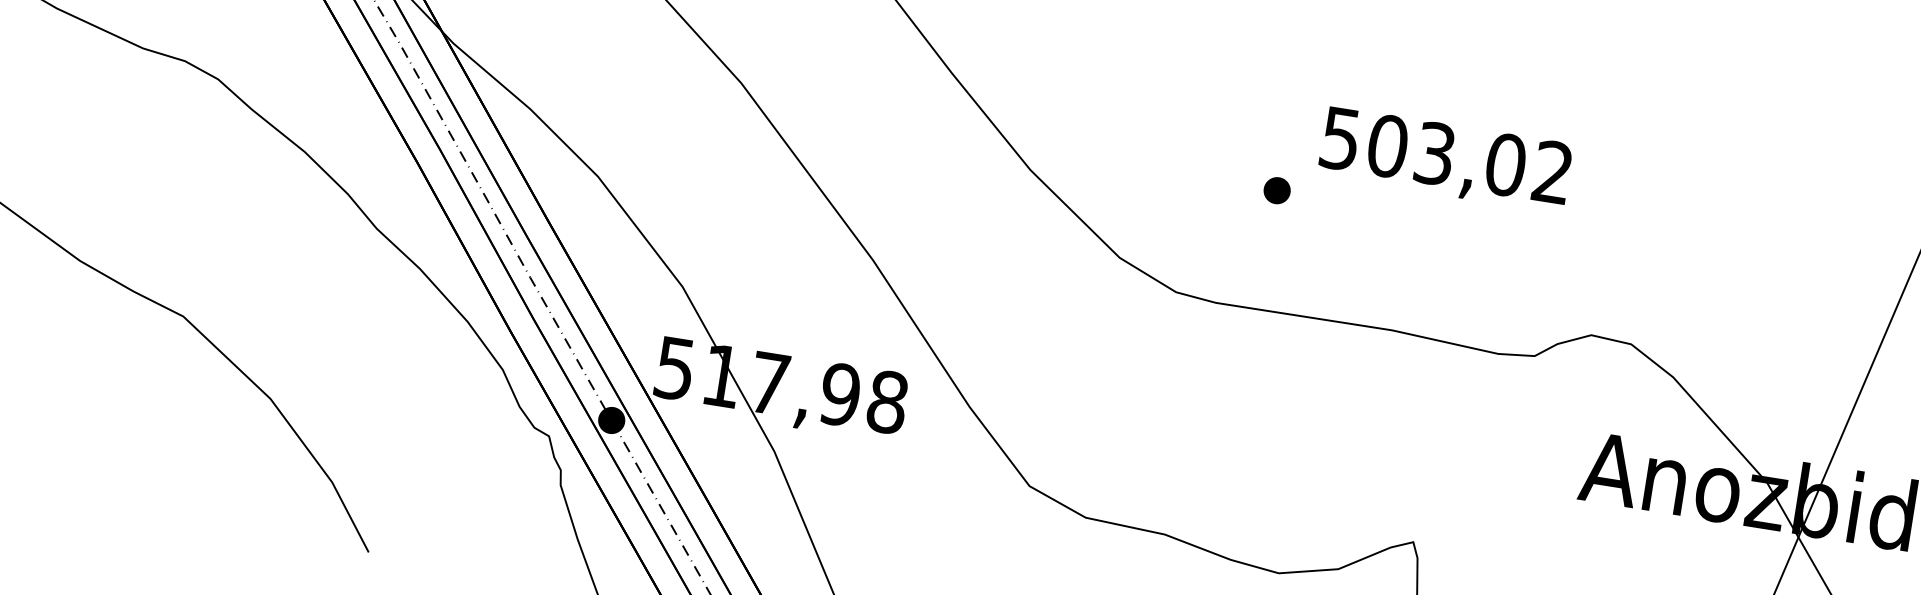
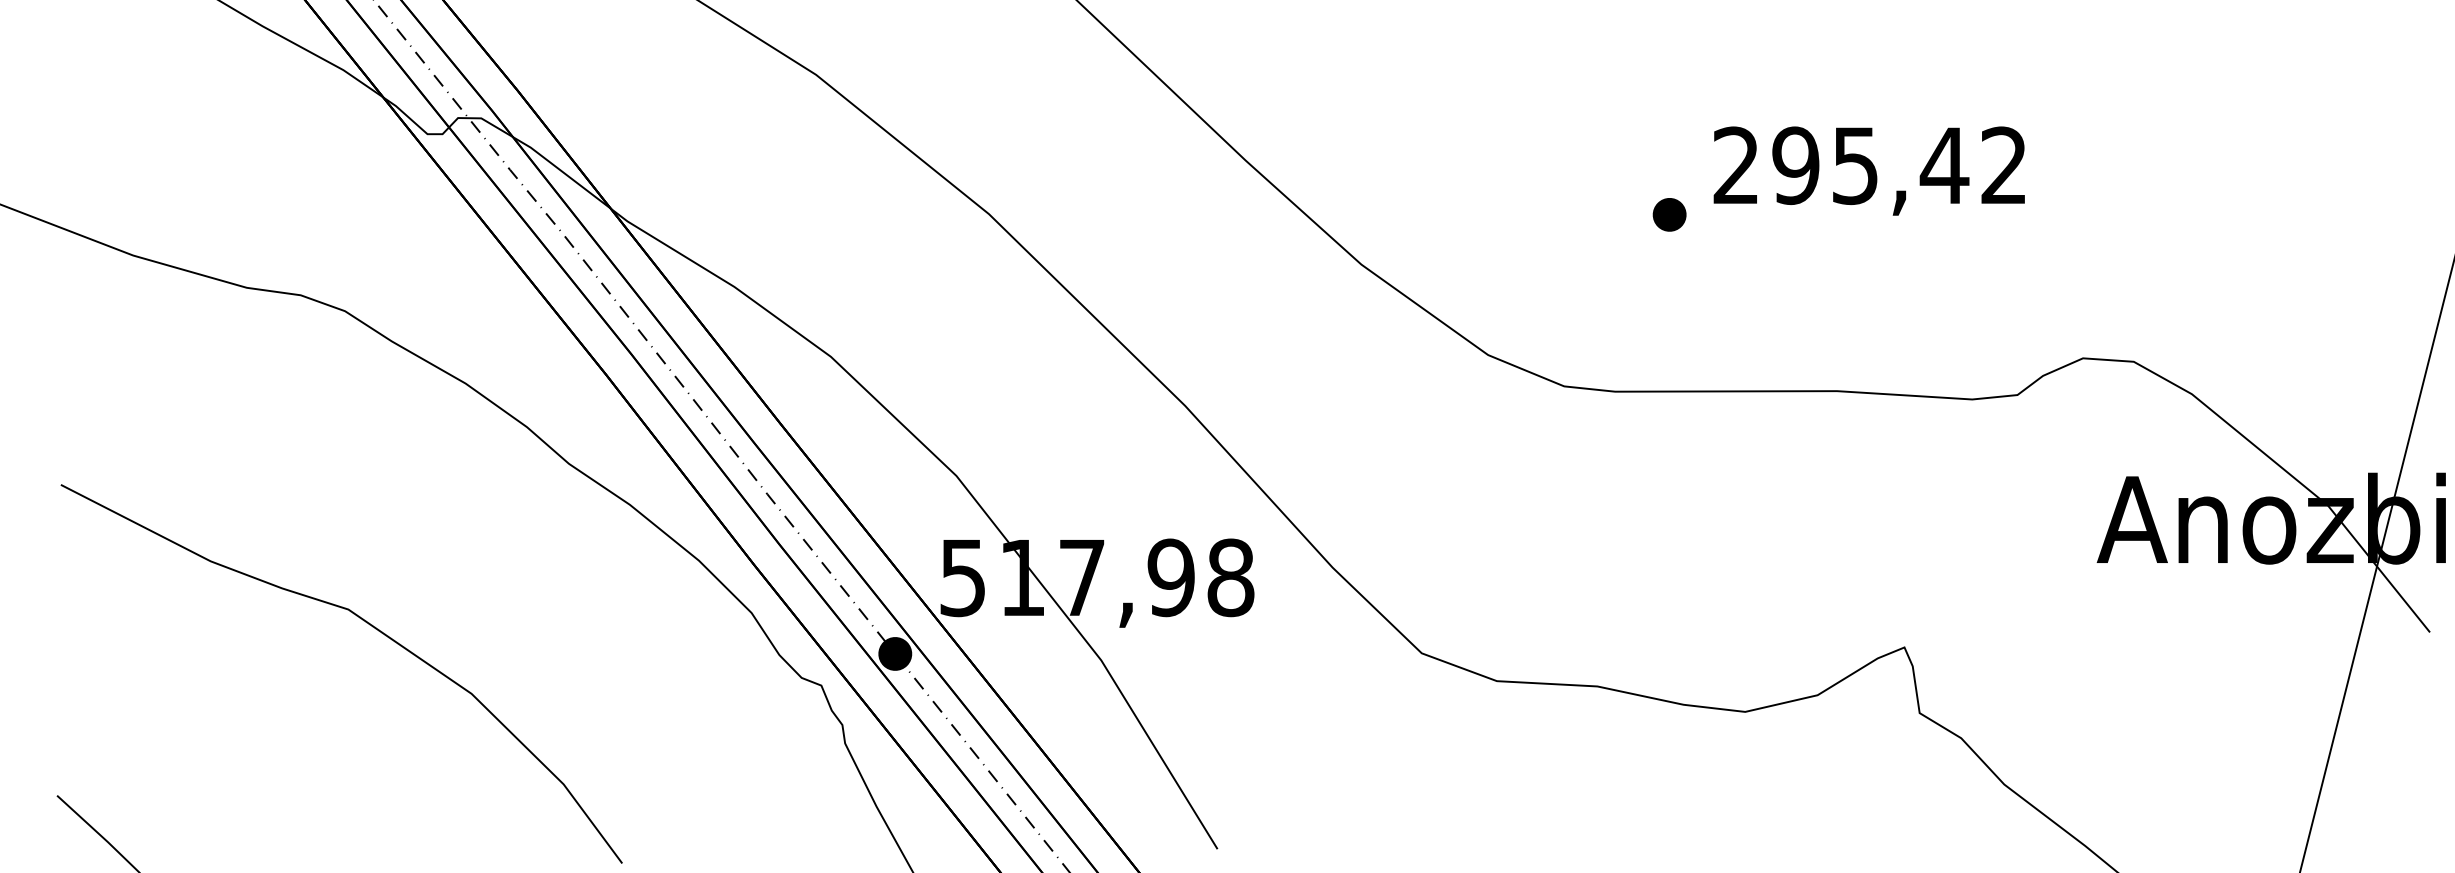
text: (1423, 151) -> (1841, 165), 503,02 -> 295,42
part: (1277, 190) -> (1669, 214), moved

